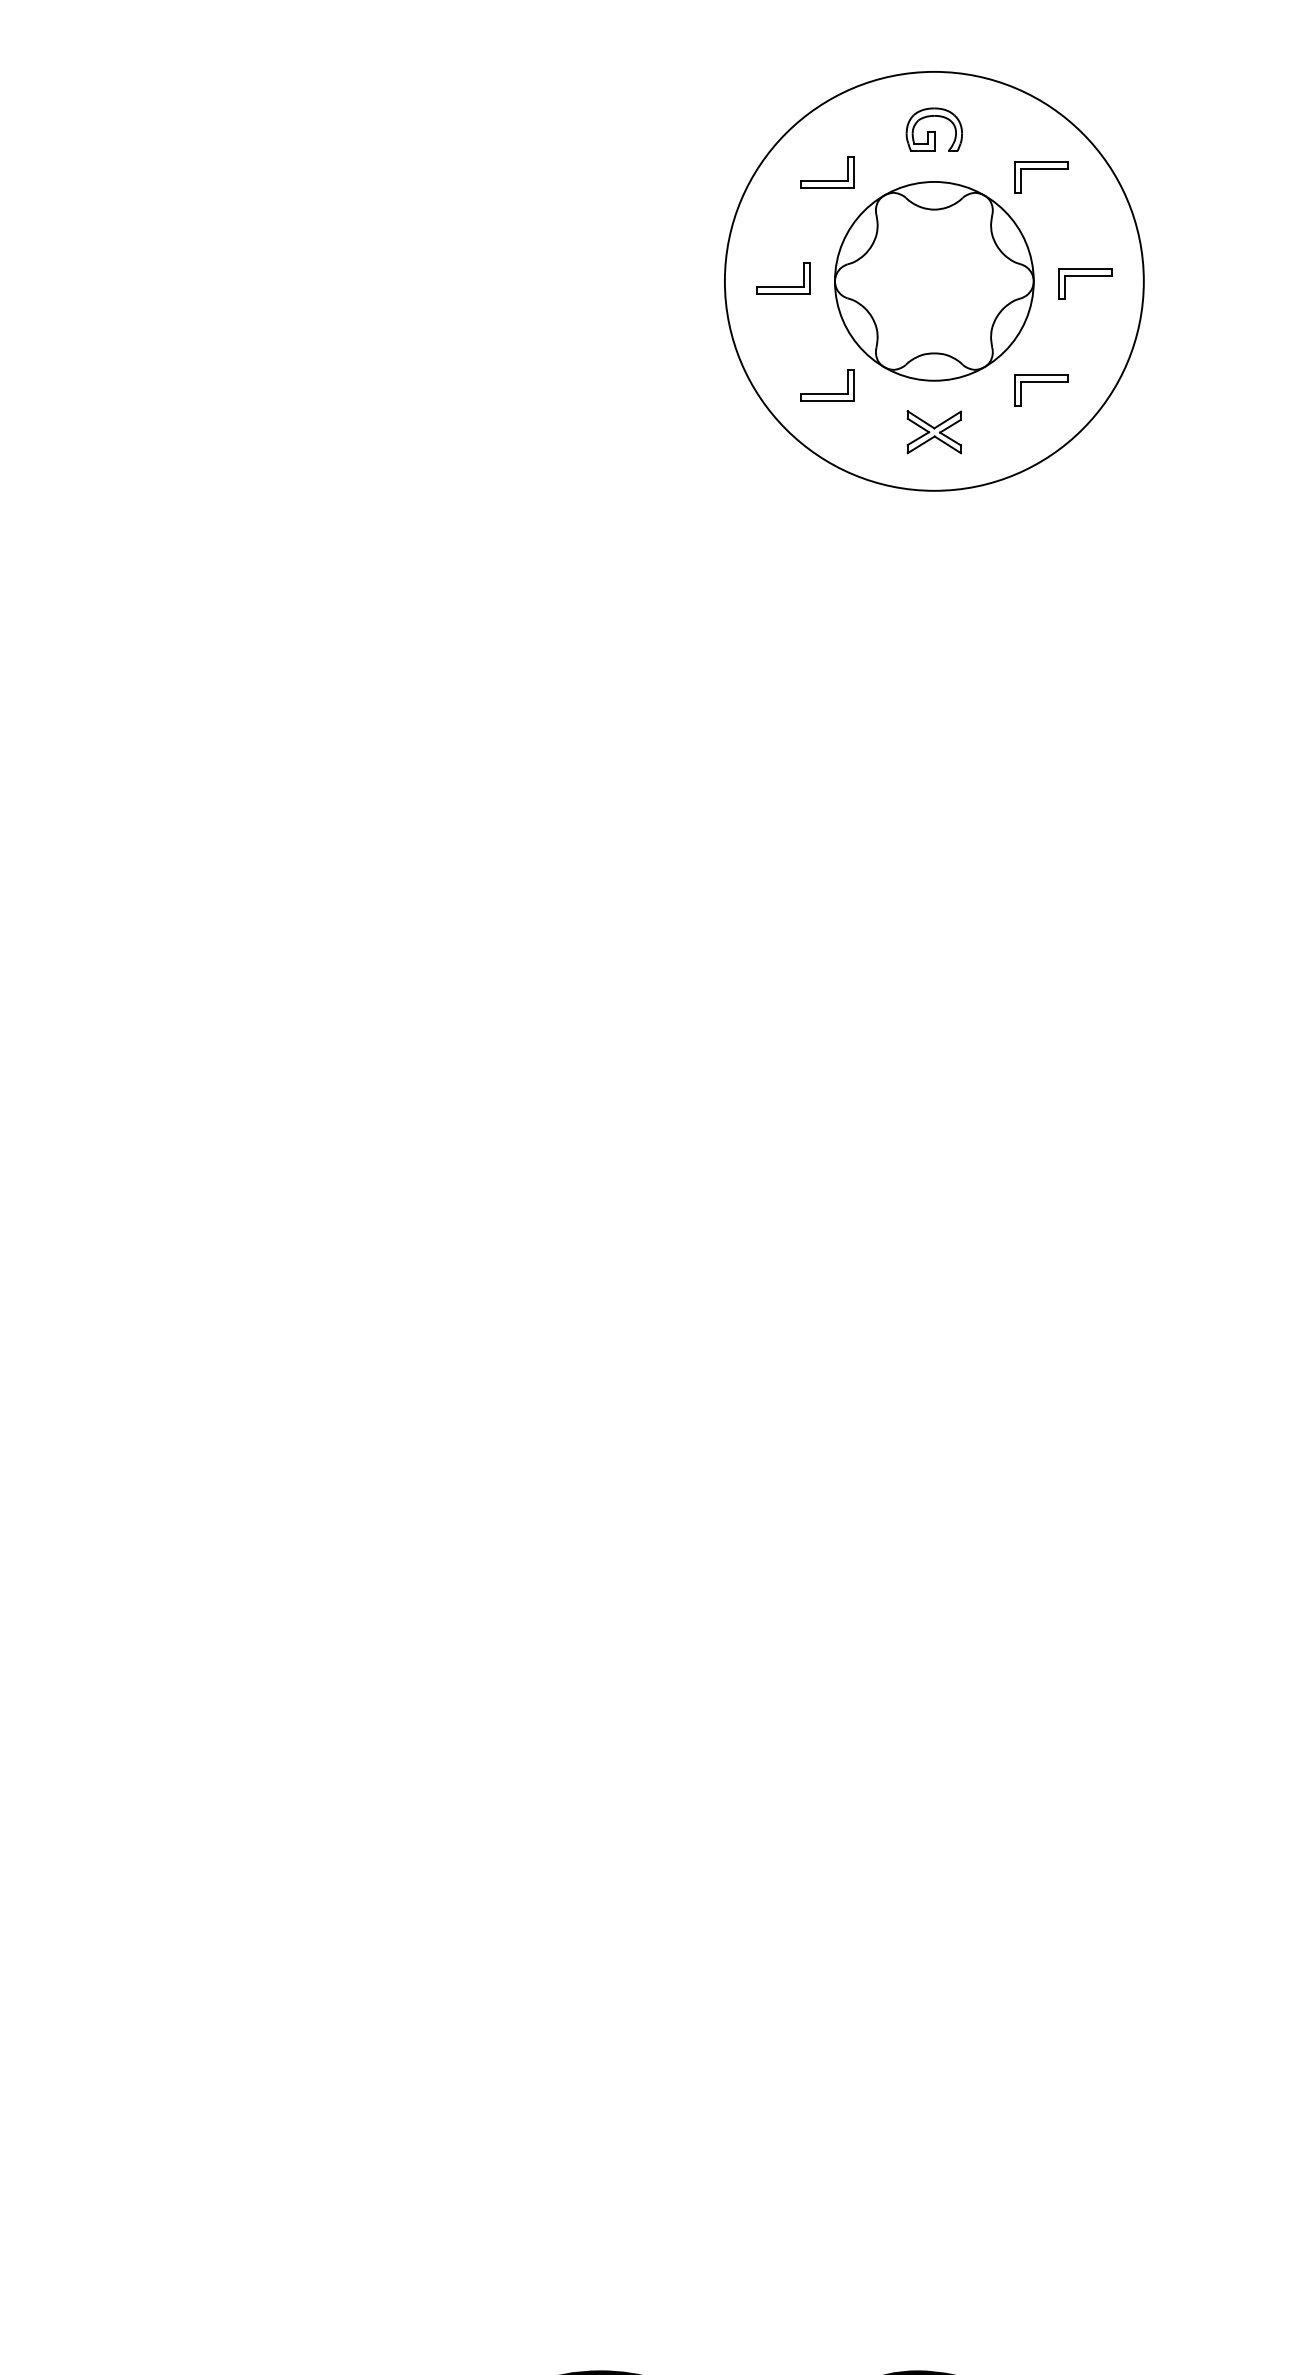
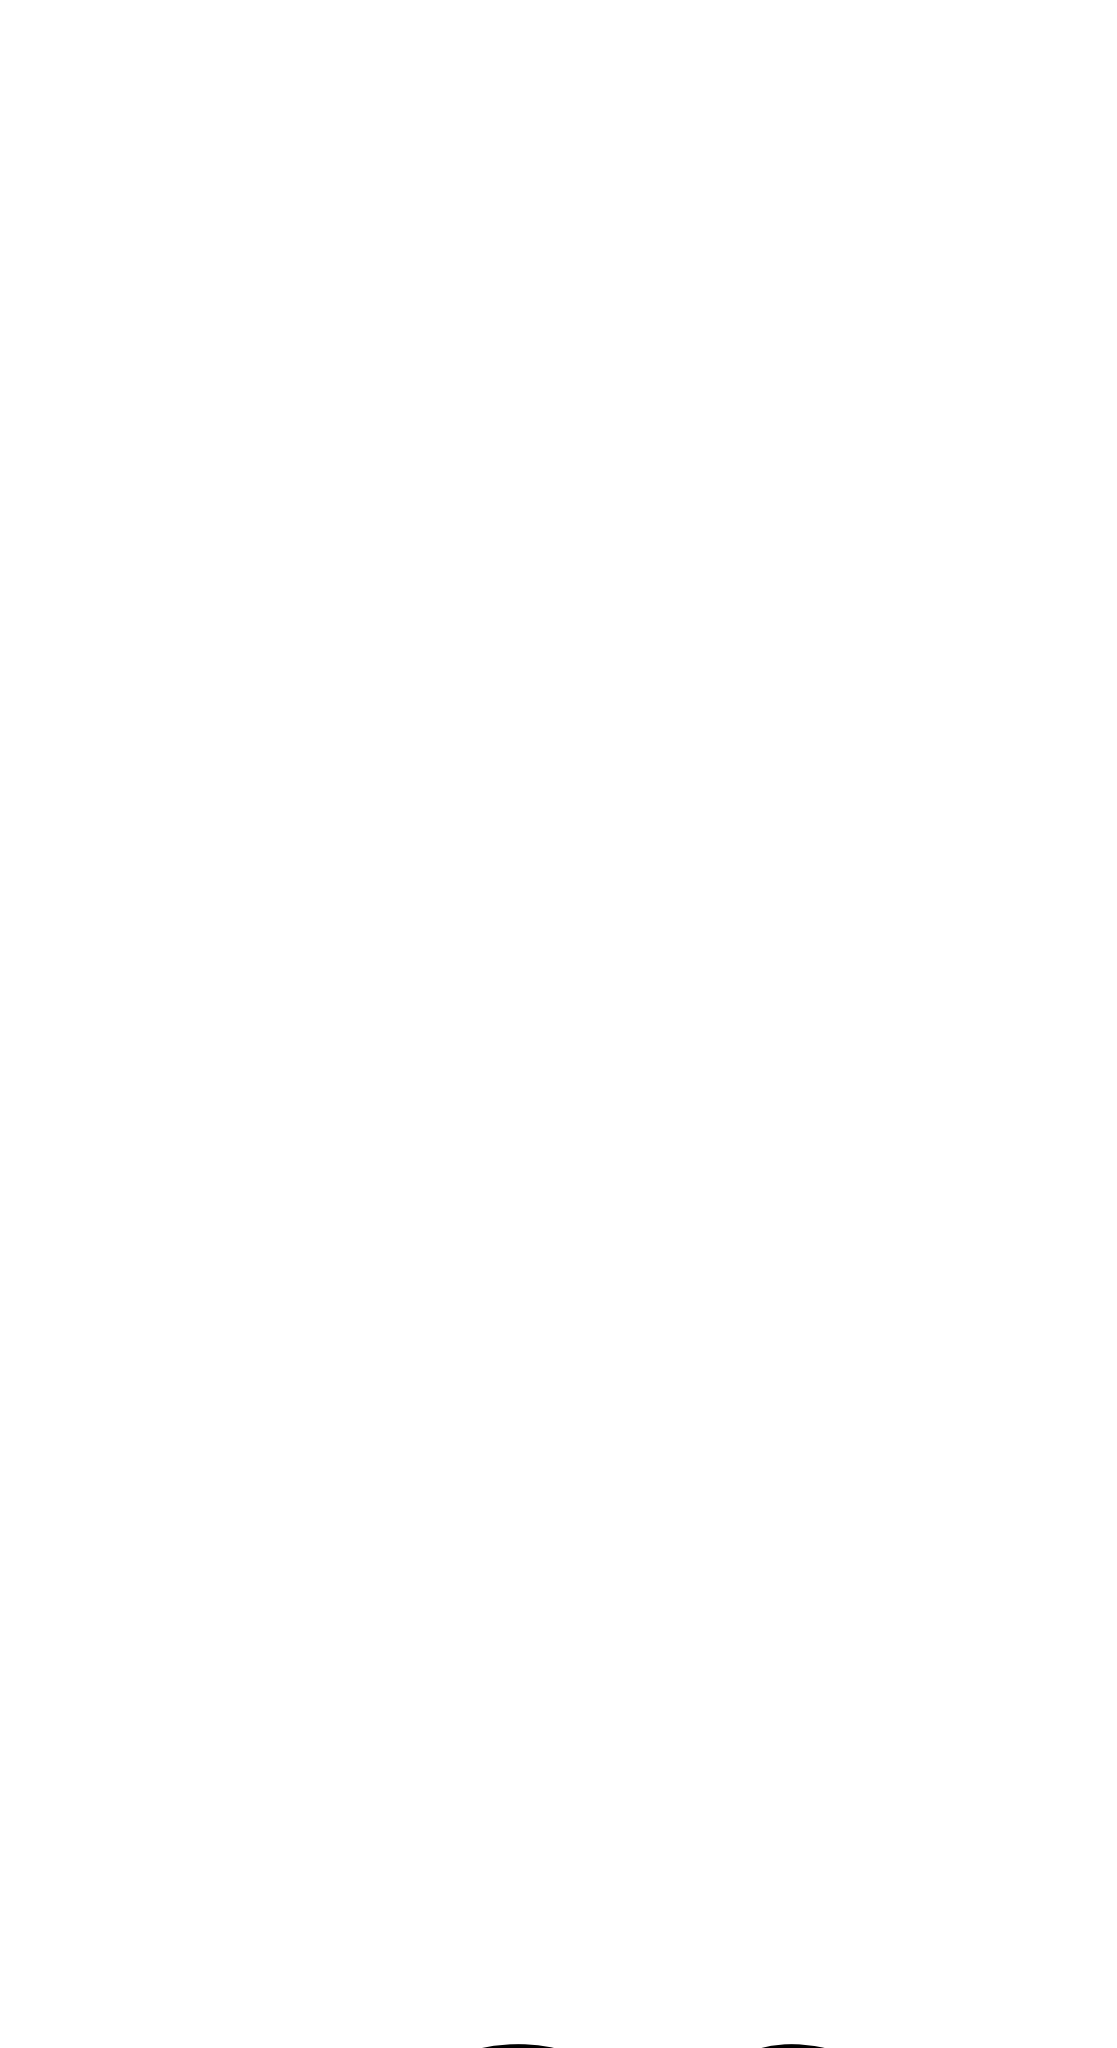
part: (933, 281) -> (805, 242), removed

